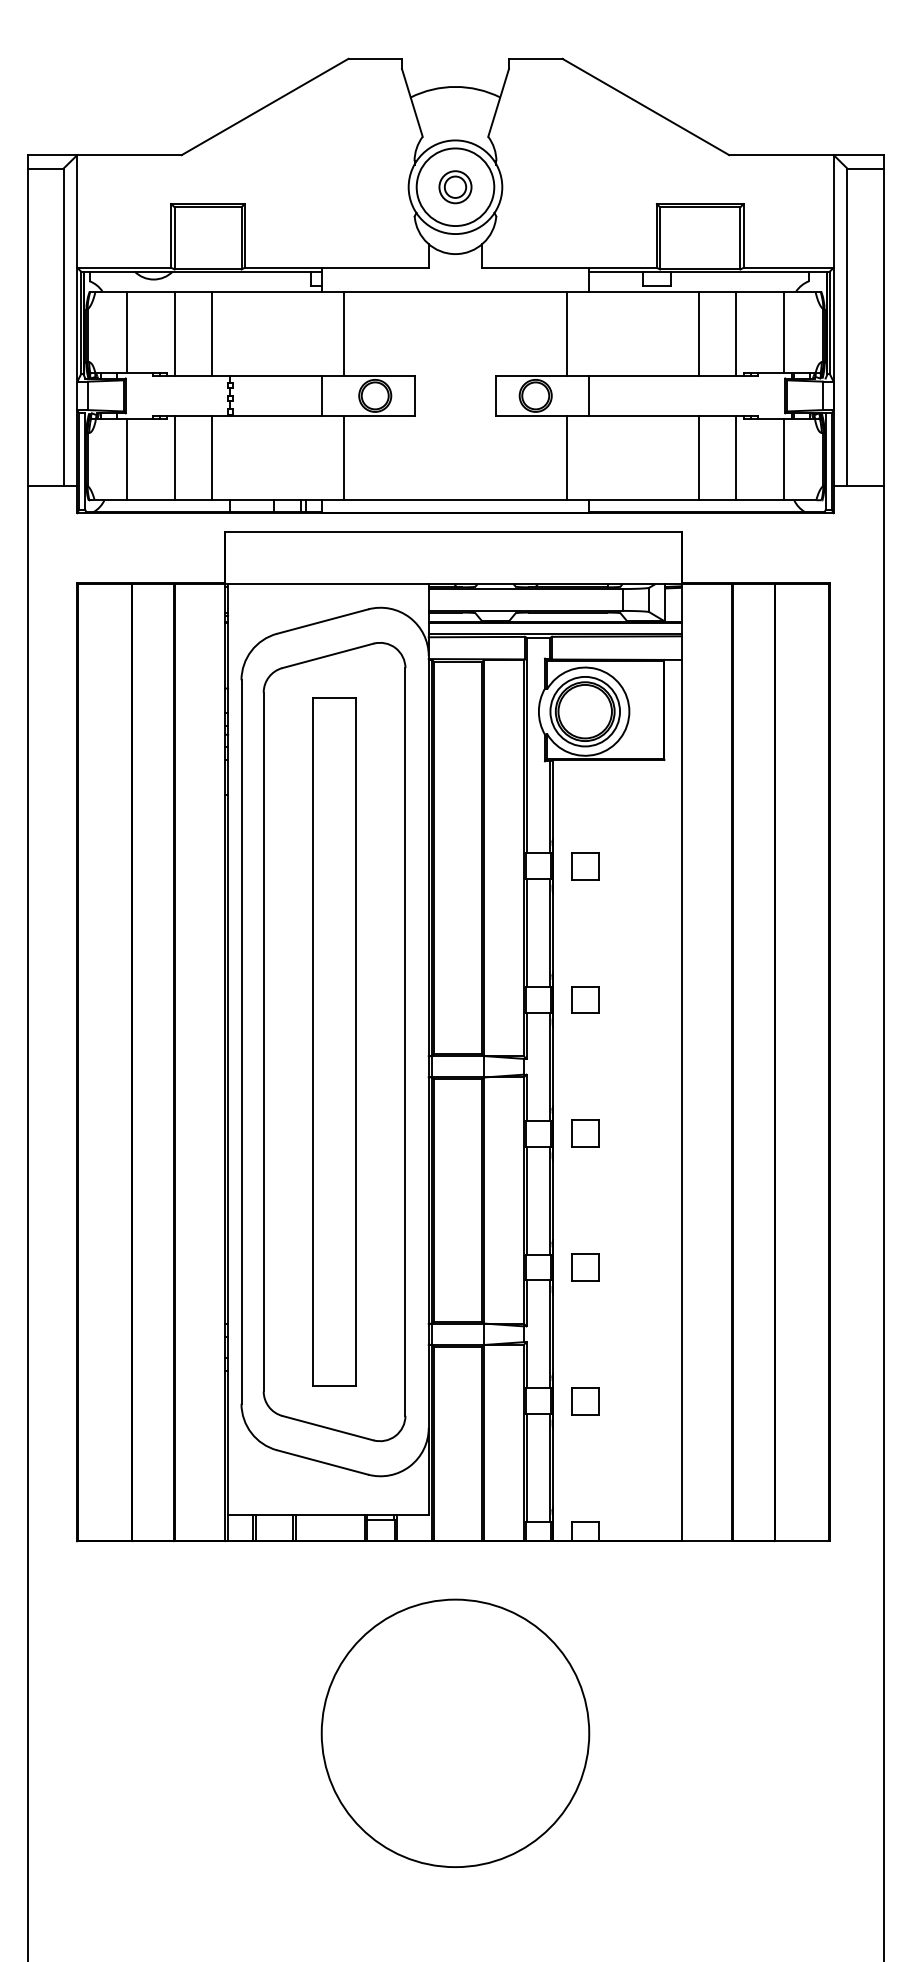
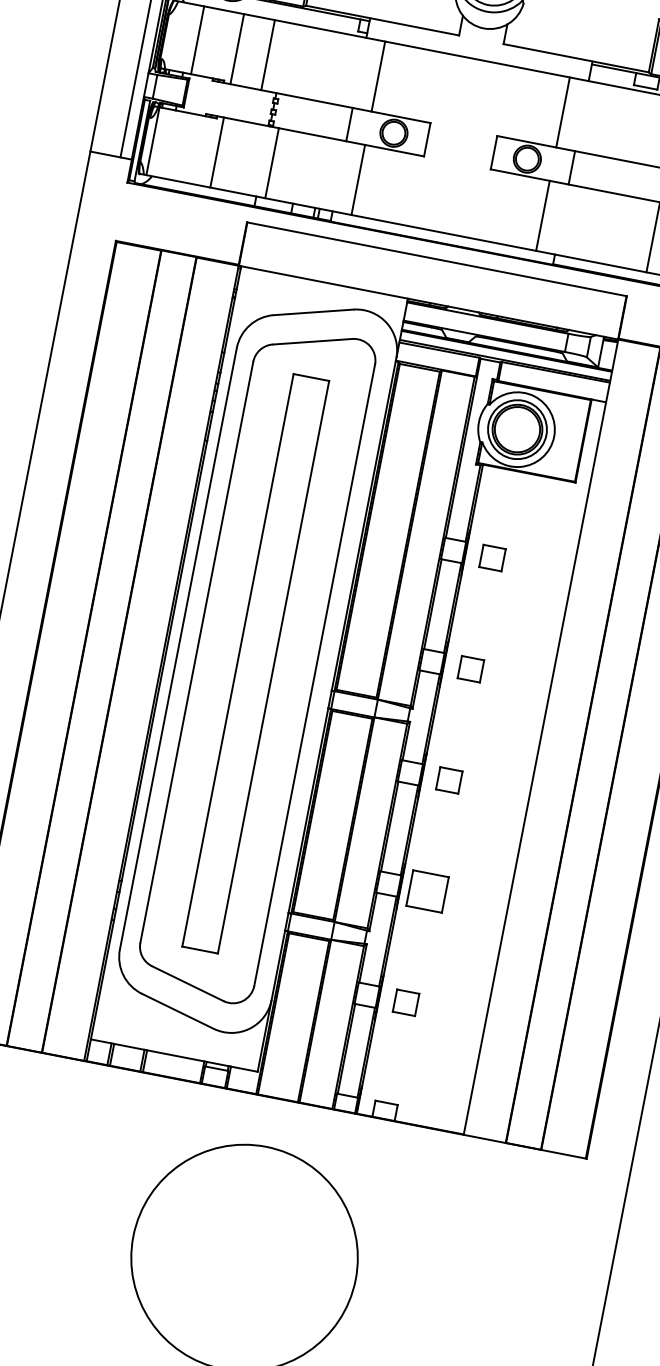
line: (211, 457) -> (272, 162), moved
line: (126, 459) -> (152, 141), moved
part: (585, 1267) -> (427, 891), size x1.6

